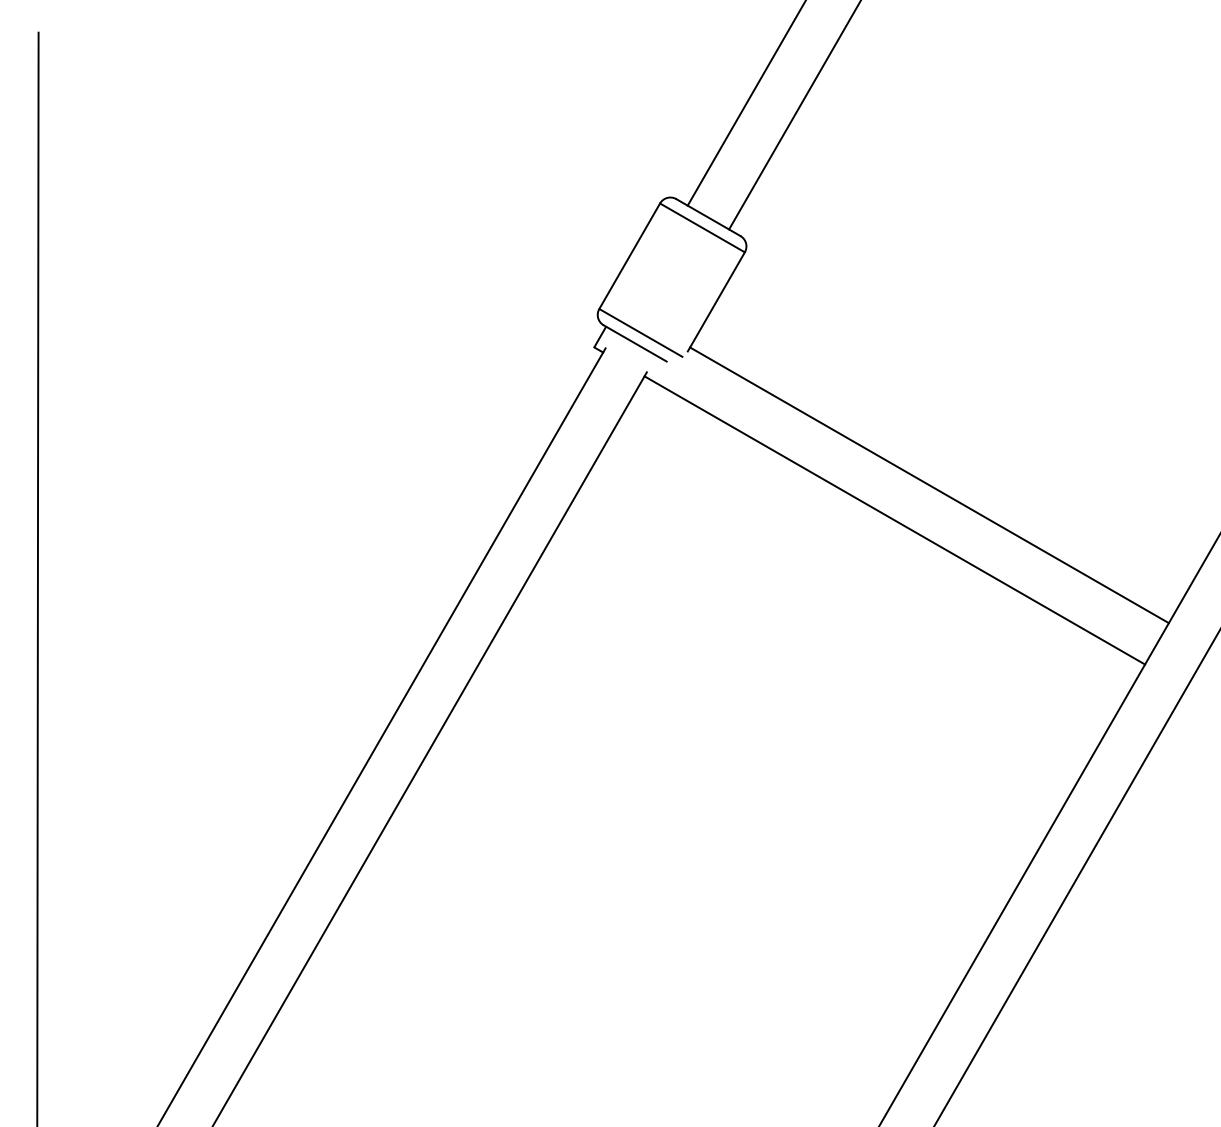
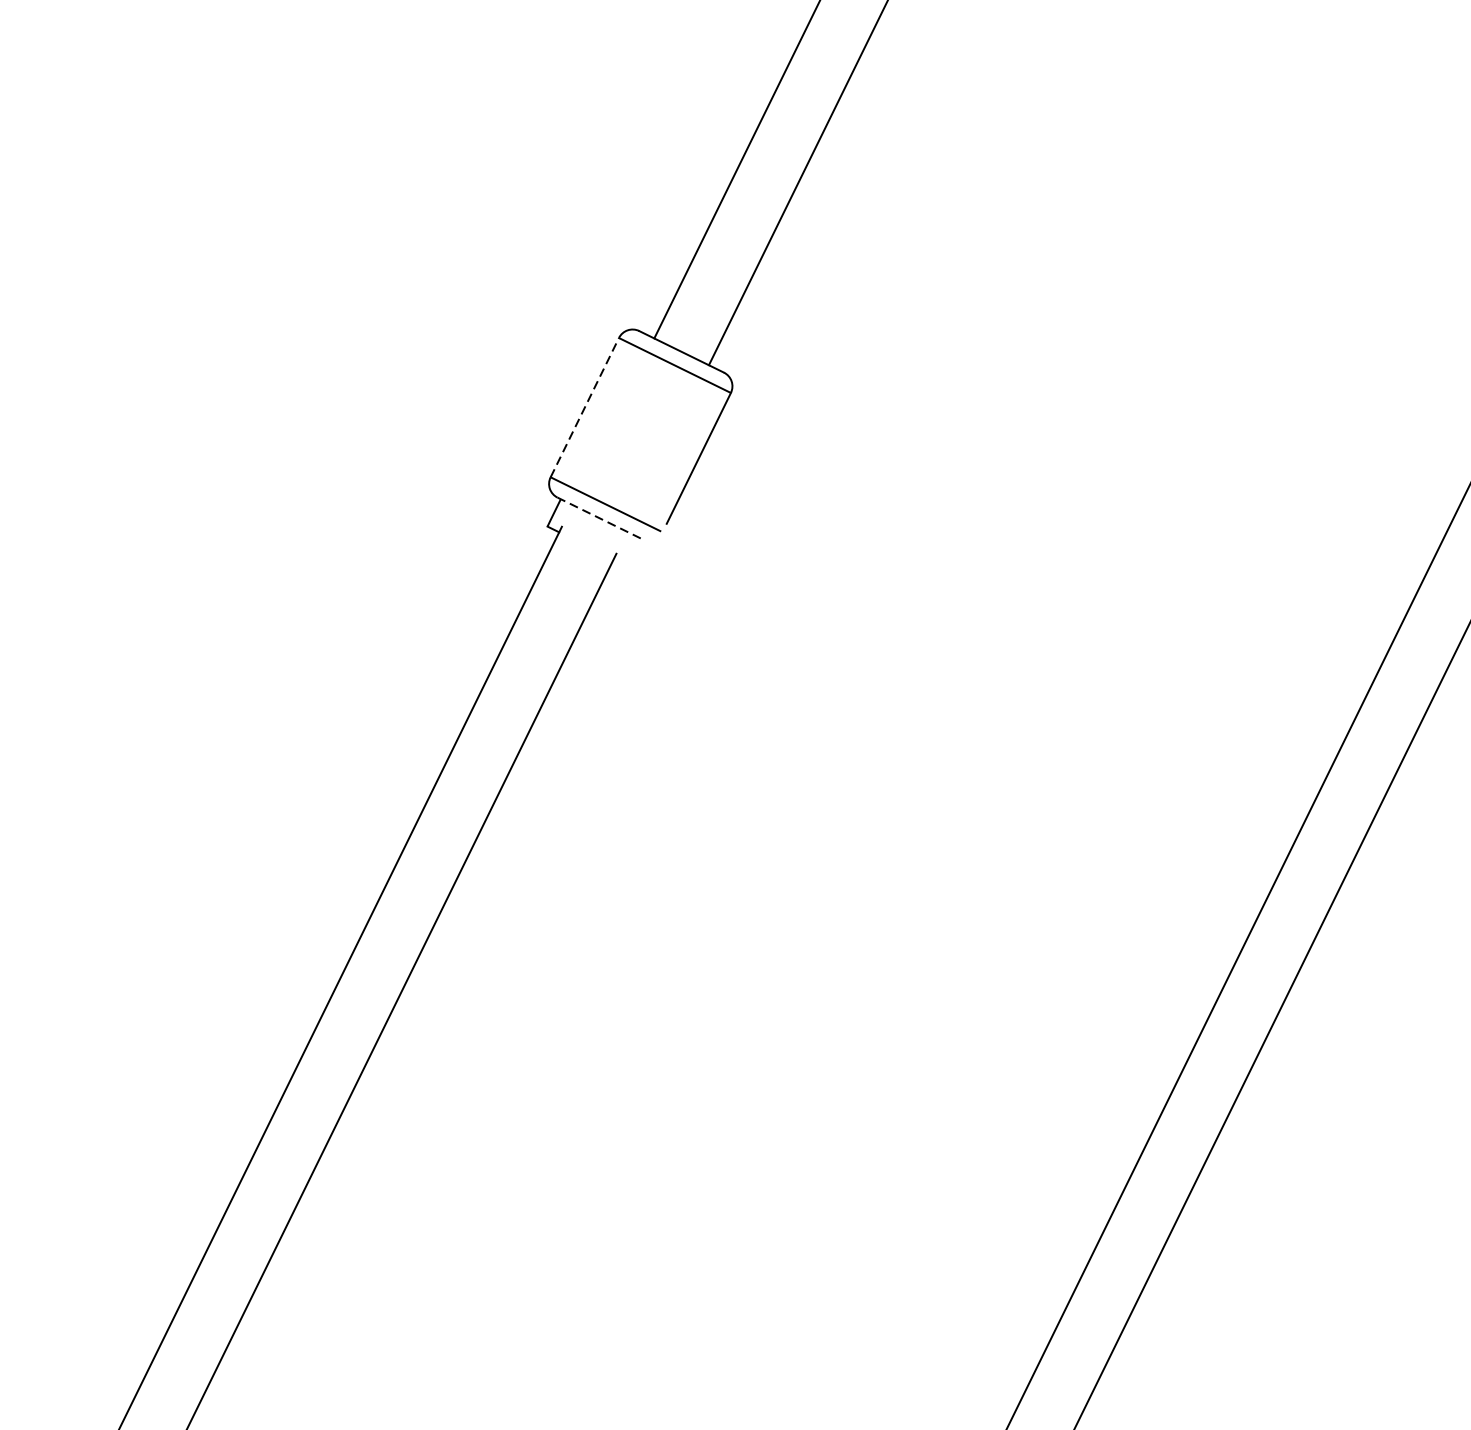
line: (629, 256) -> (584, 407), solid -> dashed
line: (634, 343) -> (598, 518), solid -> dashed
line: (929, 485) -> (985, 673), removed
line: (894, 520) -> (943, 721), removed

